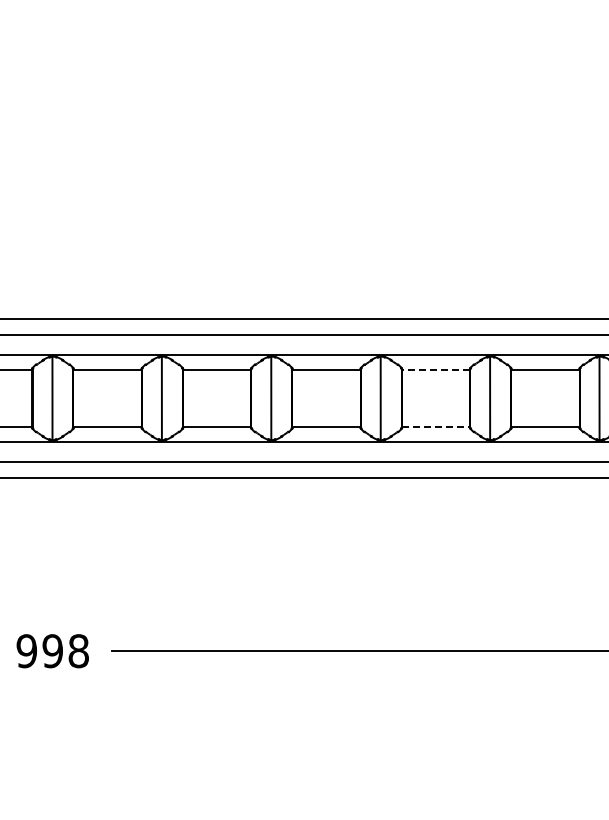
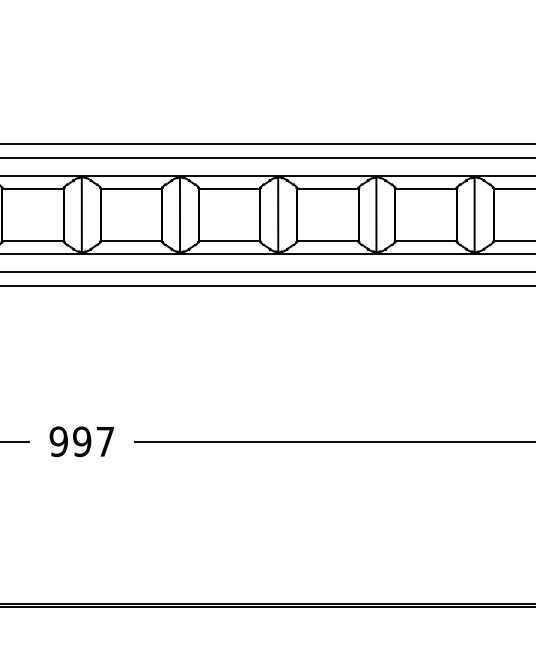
line: (435, 369) -> (425, 188), dashed -> solid
line: (436, 427) -> (426, 240), dashed -> solid
text: (78, 651) -> (105, 442), 998 -> 997

